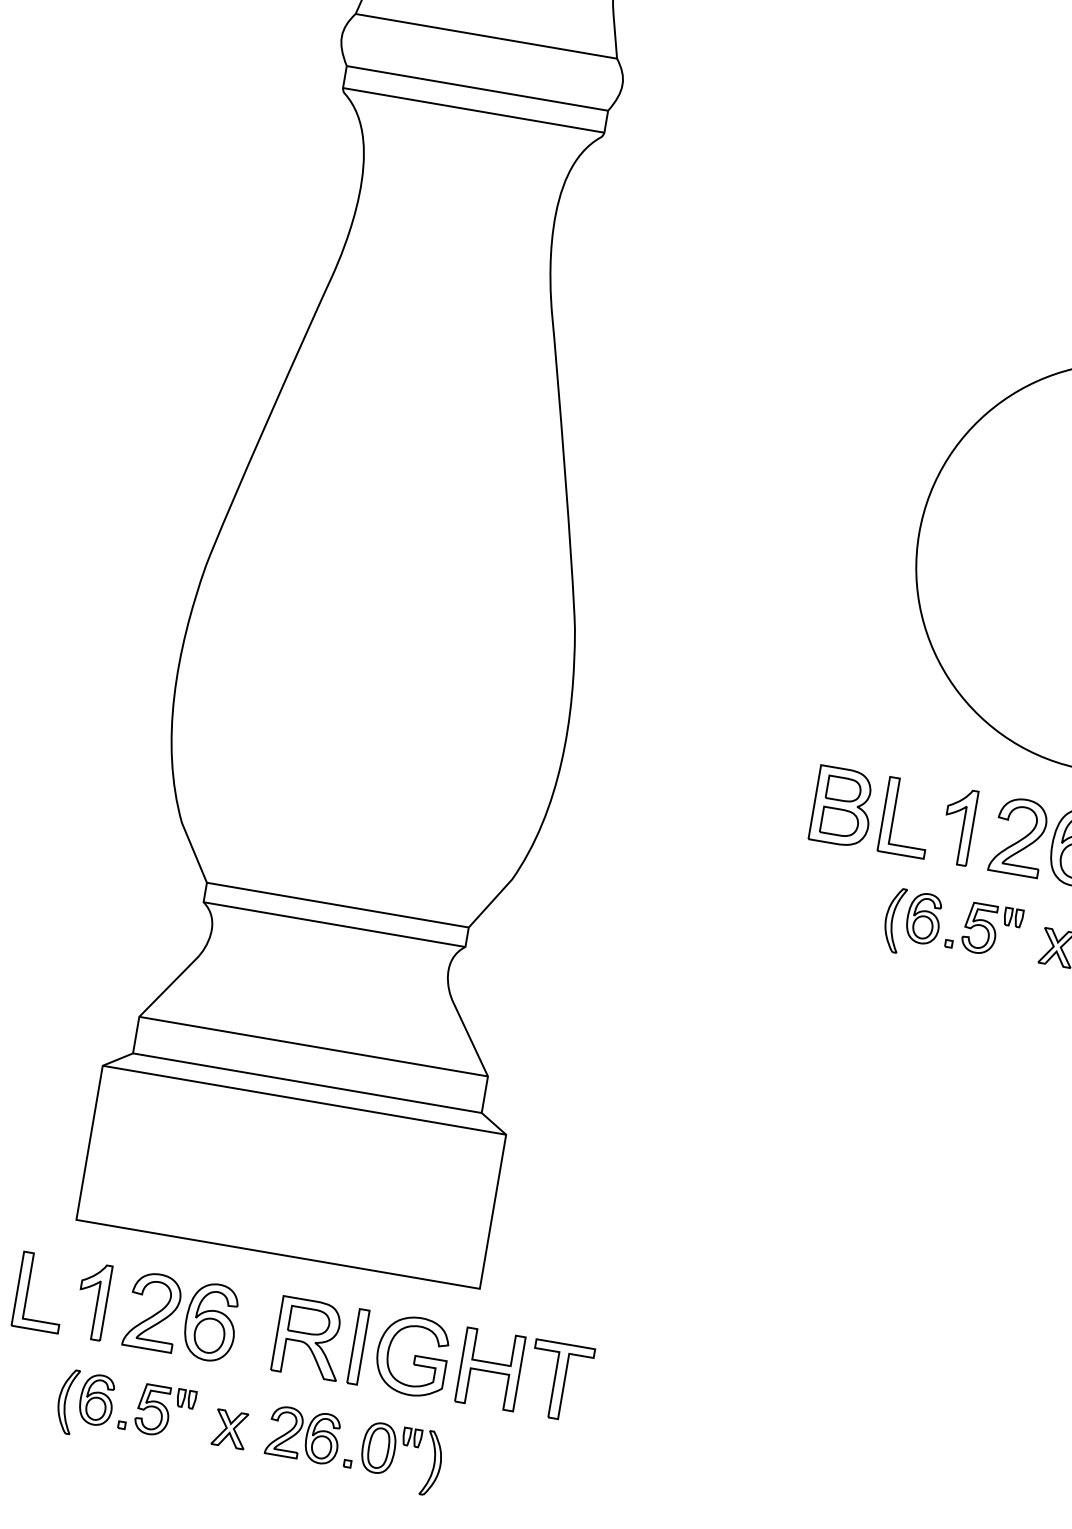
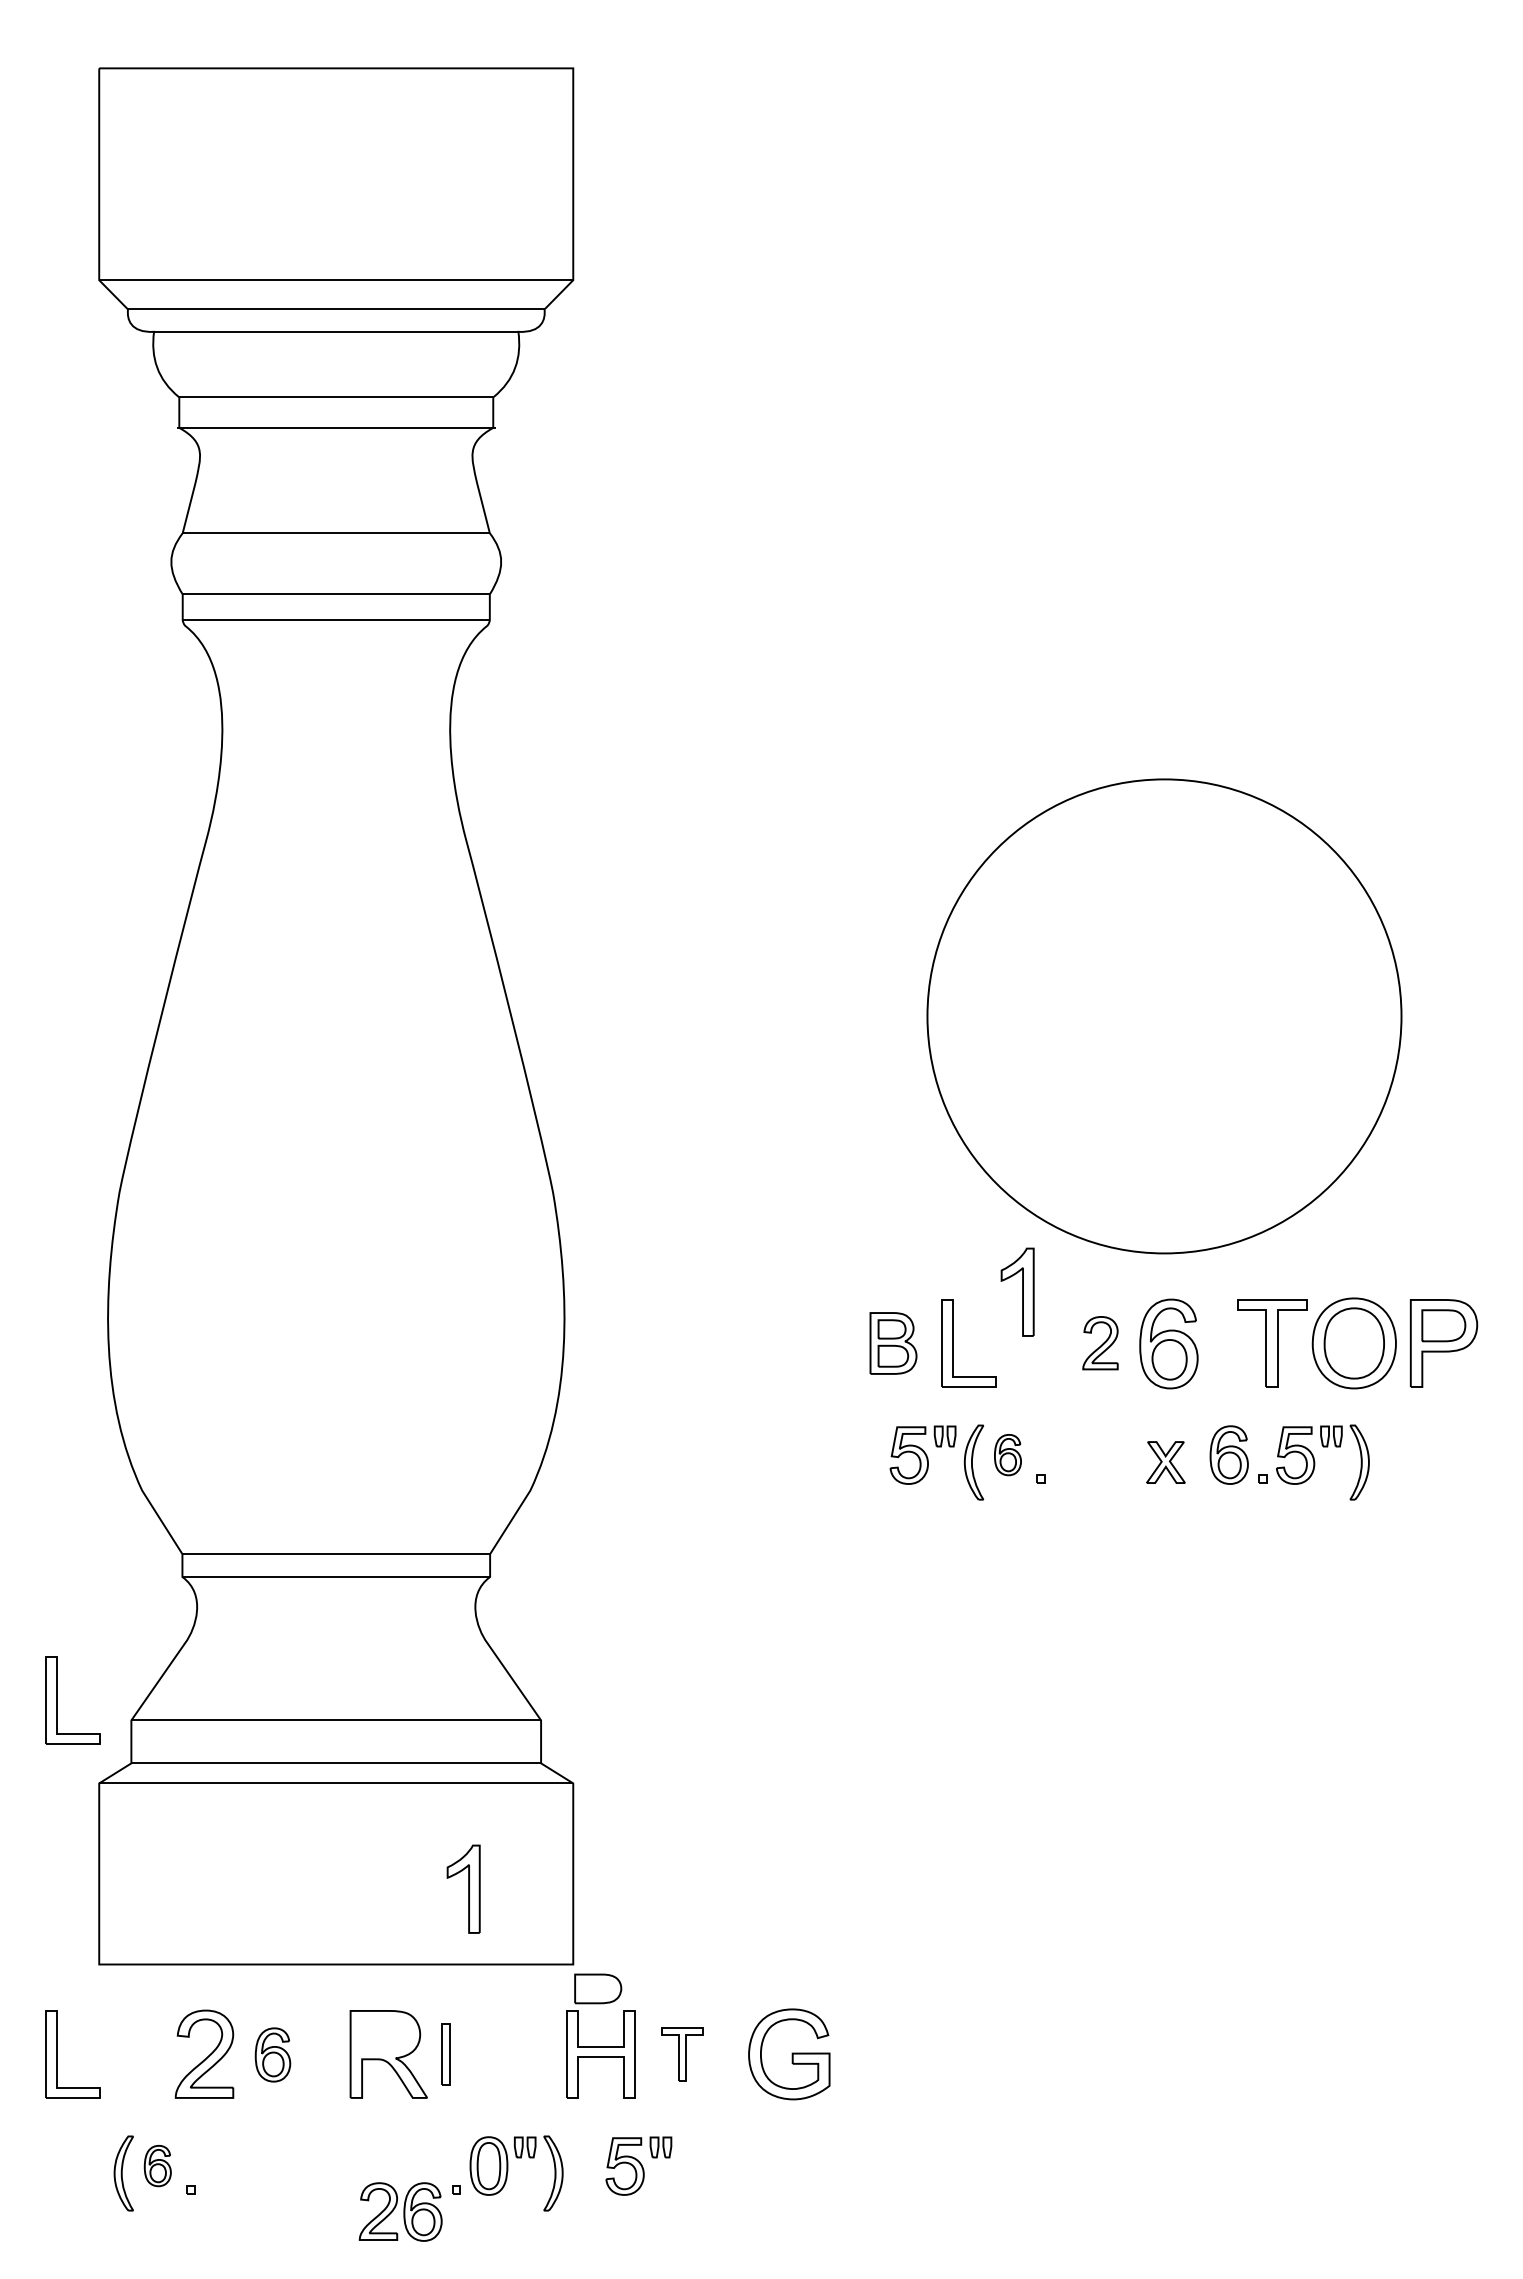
part: (842, 806) -> (893, 1343), size x0.7
part: (958, 825) -> (1017, 1291), moved
part: (1019, 836) -> (1100, 1342), size x0.6
part: (923, 917) -> (1007, 1454), size x0.7
part: (991, 929) -> (922, 1454), moved
part: (79, 989) -> (57, 1700), added
part: (92, 1300) -> (463, 1888), moved
part: (210, 1321) -> (272, 2054), size x0.6
part: (309, 1321) -> (598, 1988), moved
part: (358, 1346) -> (445, 2054), size x0.7
part: (412, 1356) -> (789, 2054), moved
part: (559, 1381) -> (682, 2054), size x0.6
part: (96, 1399) -> (157, 2165), size x0.7
part: (164, 1411) -> (638, 2165), moved
part: (230, 1429) -> (315, 2173), removed
part: (303, 1434) -> (400, 2211), moved

